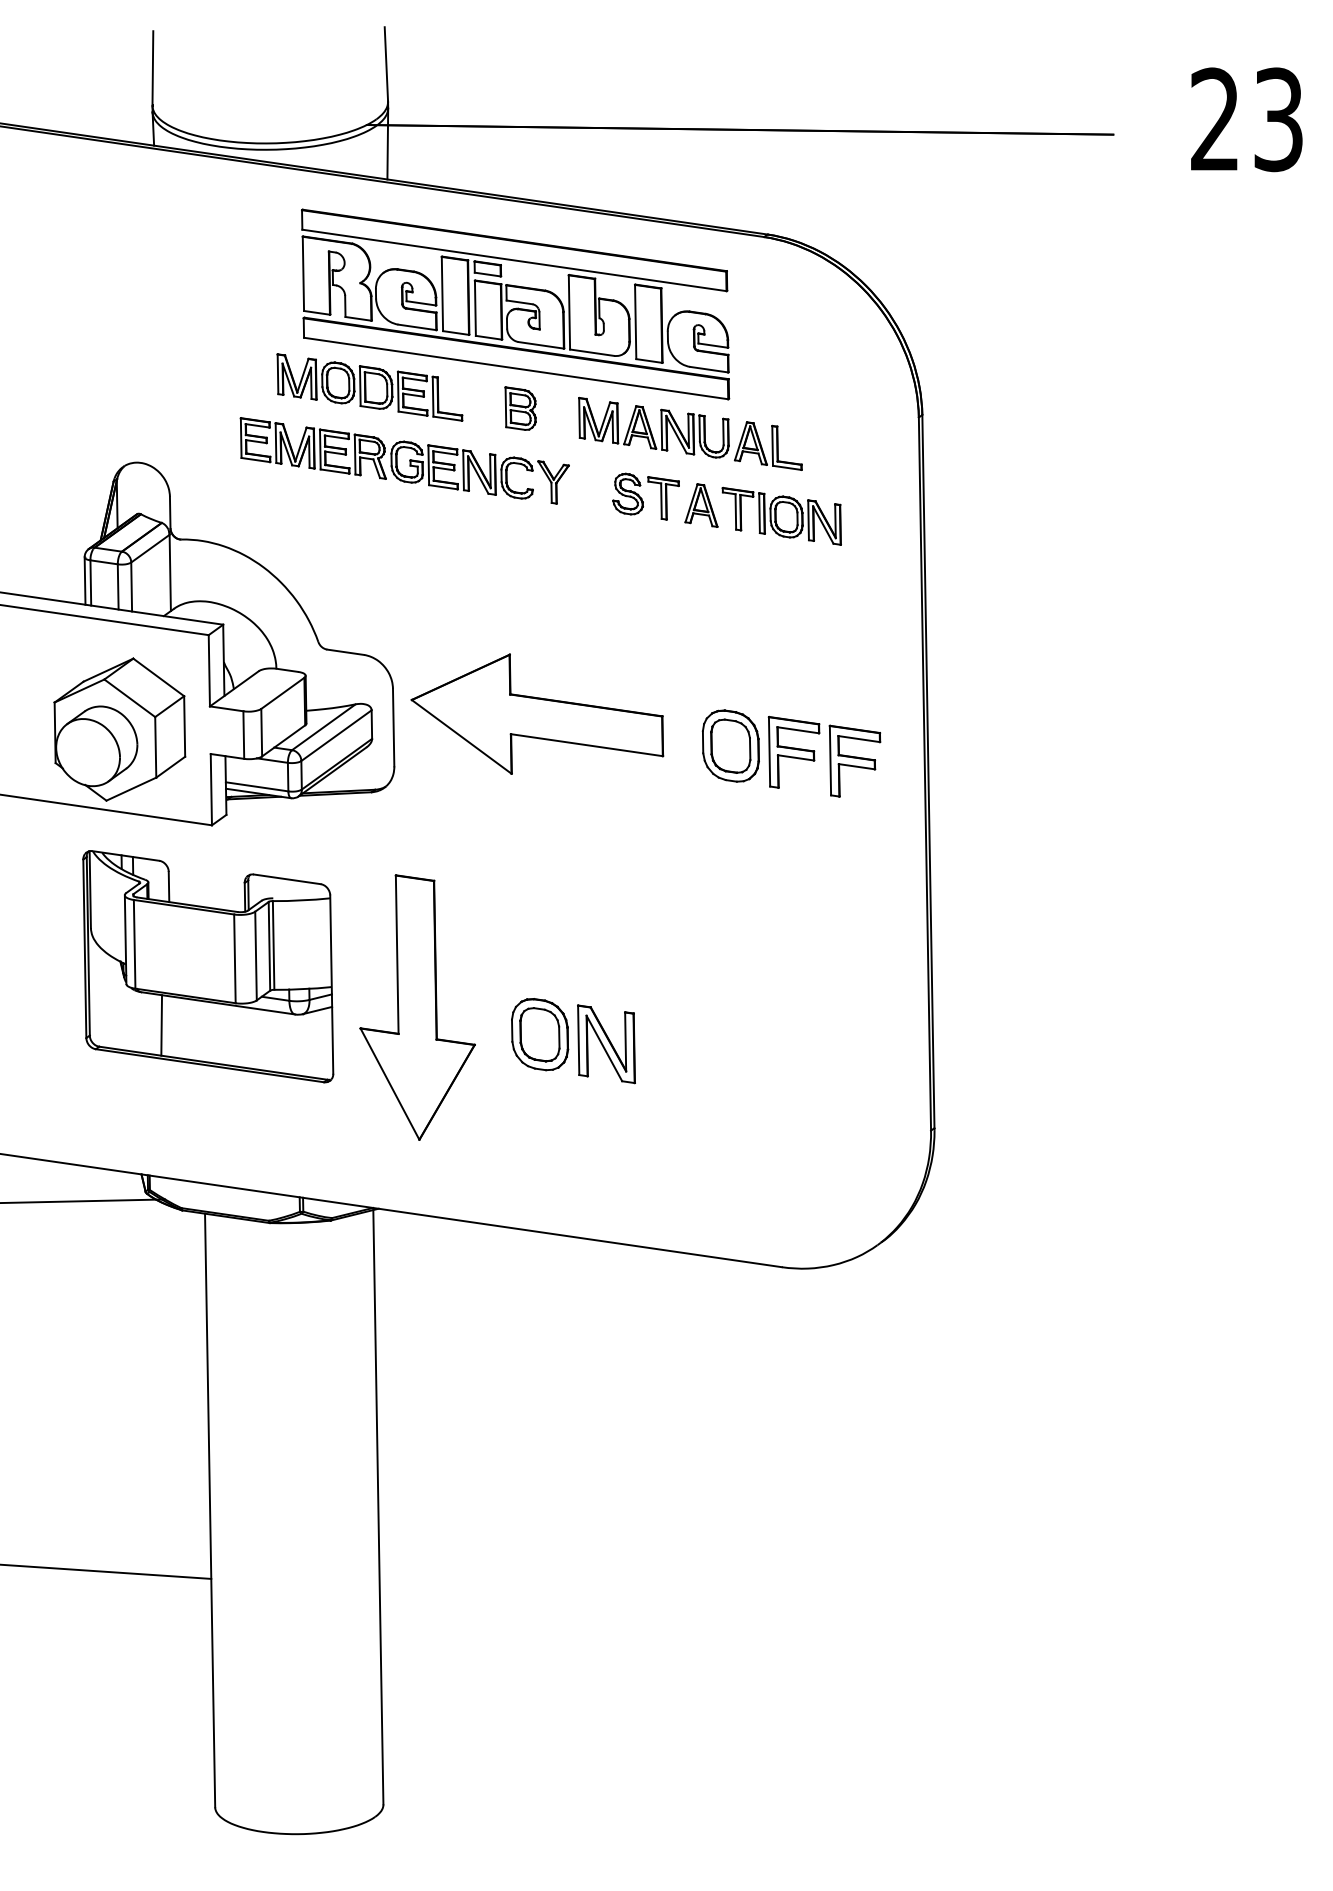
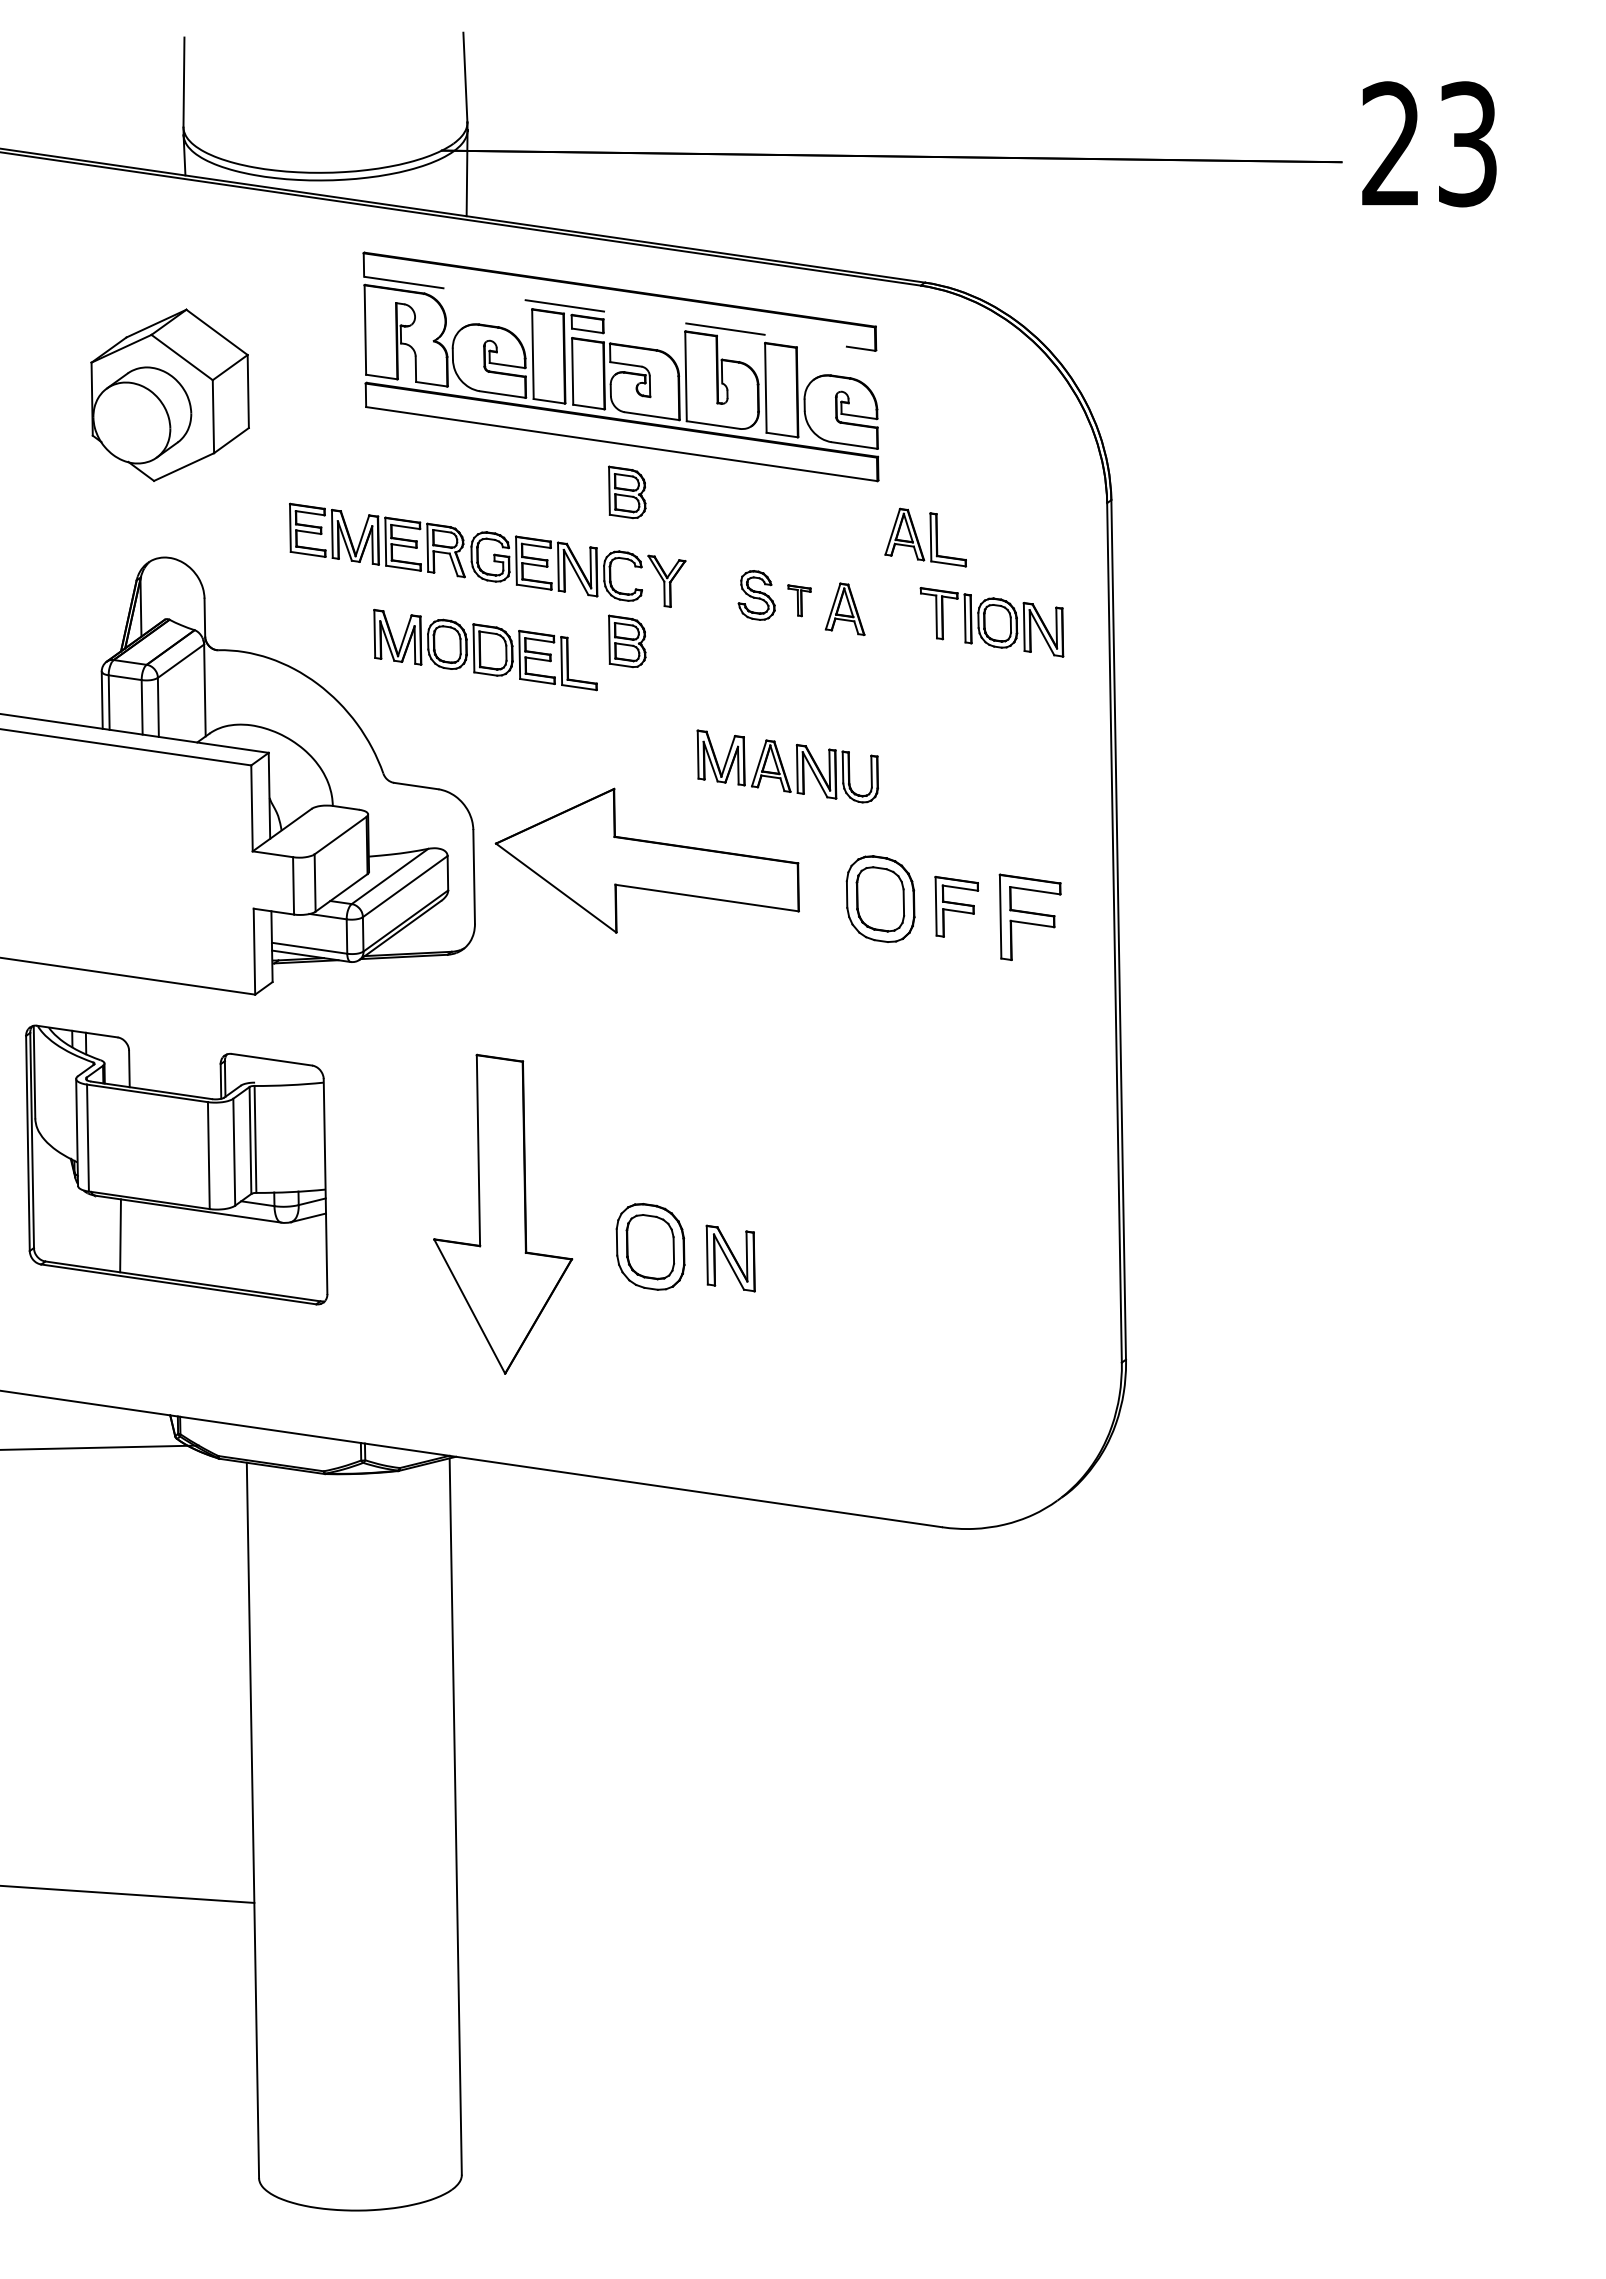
text: (1246, 119) -> (1429, 144), moved
line: (515, 260) -> (620, 313), solid -> dashed
part: (369, 387) -> (485, 649), moved
part: (653, 427) -> (787, 766), moved
part: (663, 498) -> (799, 600), size x0.6
part: (781, 516) -> (991, 622), moved
part: (520, 532) -> (627, 641), added
part: (119, 728) -> (169, 394), moved
part: (793, 752) -> (956, 906), size x0.7
part: (208, 966) -> (176, 1164), moved
part: (606, 1044) -> (730, 1258), size x0.7

